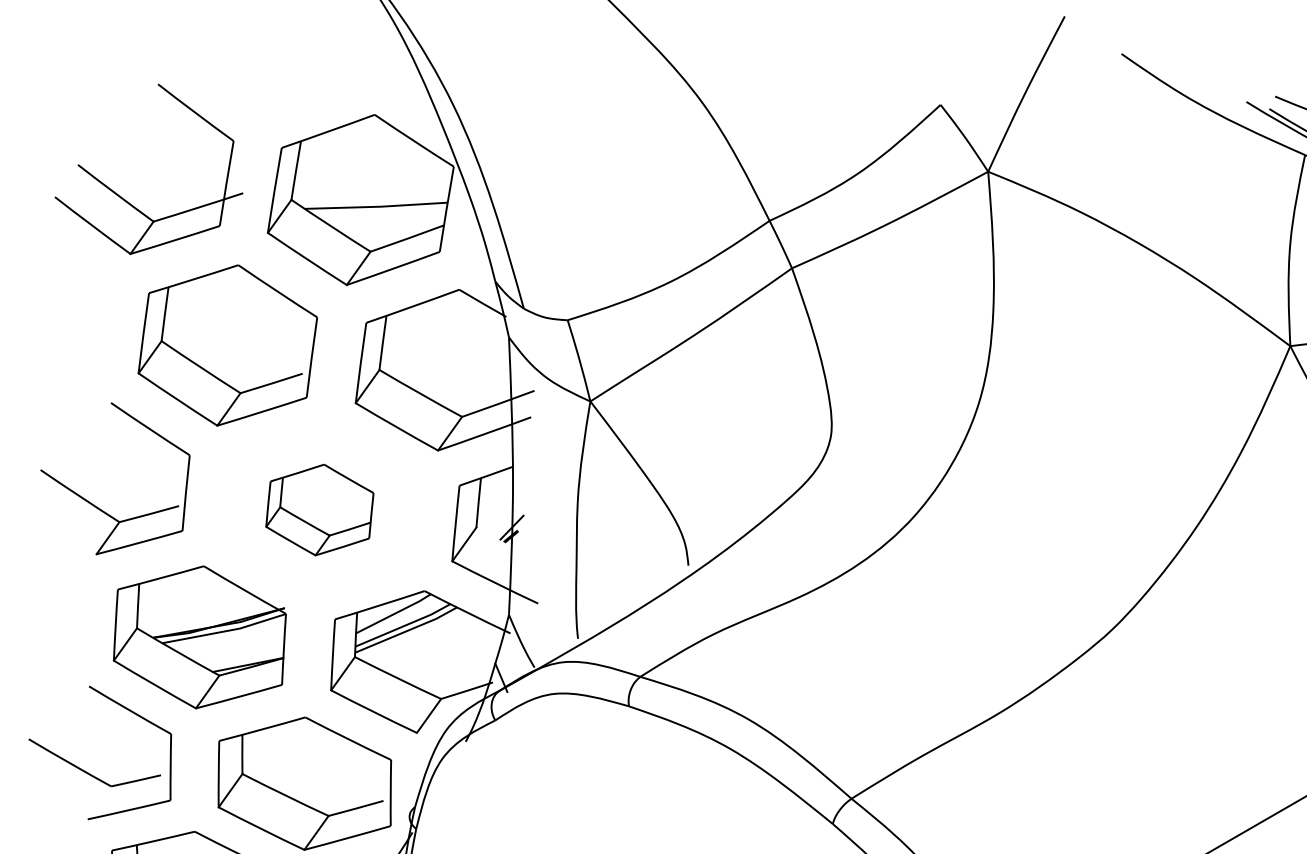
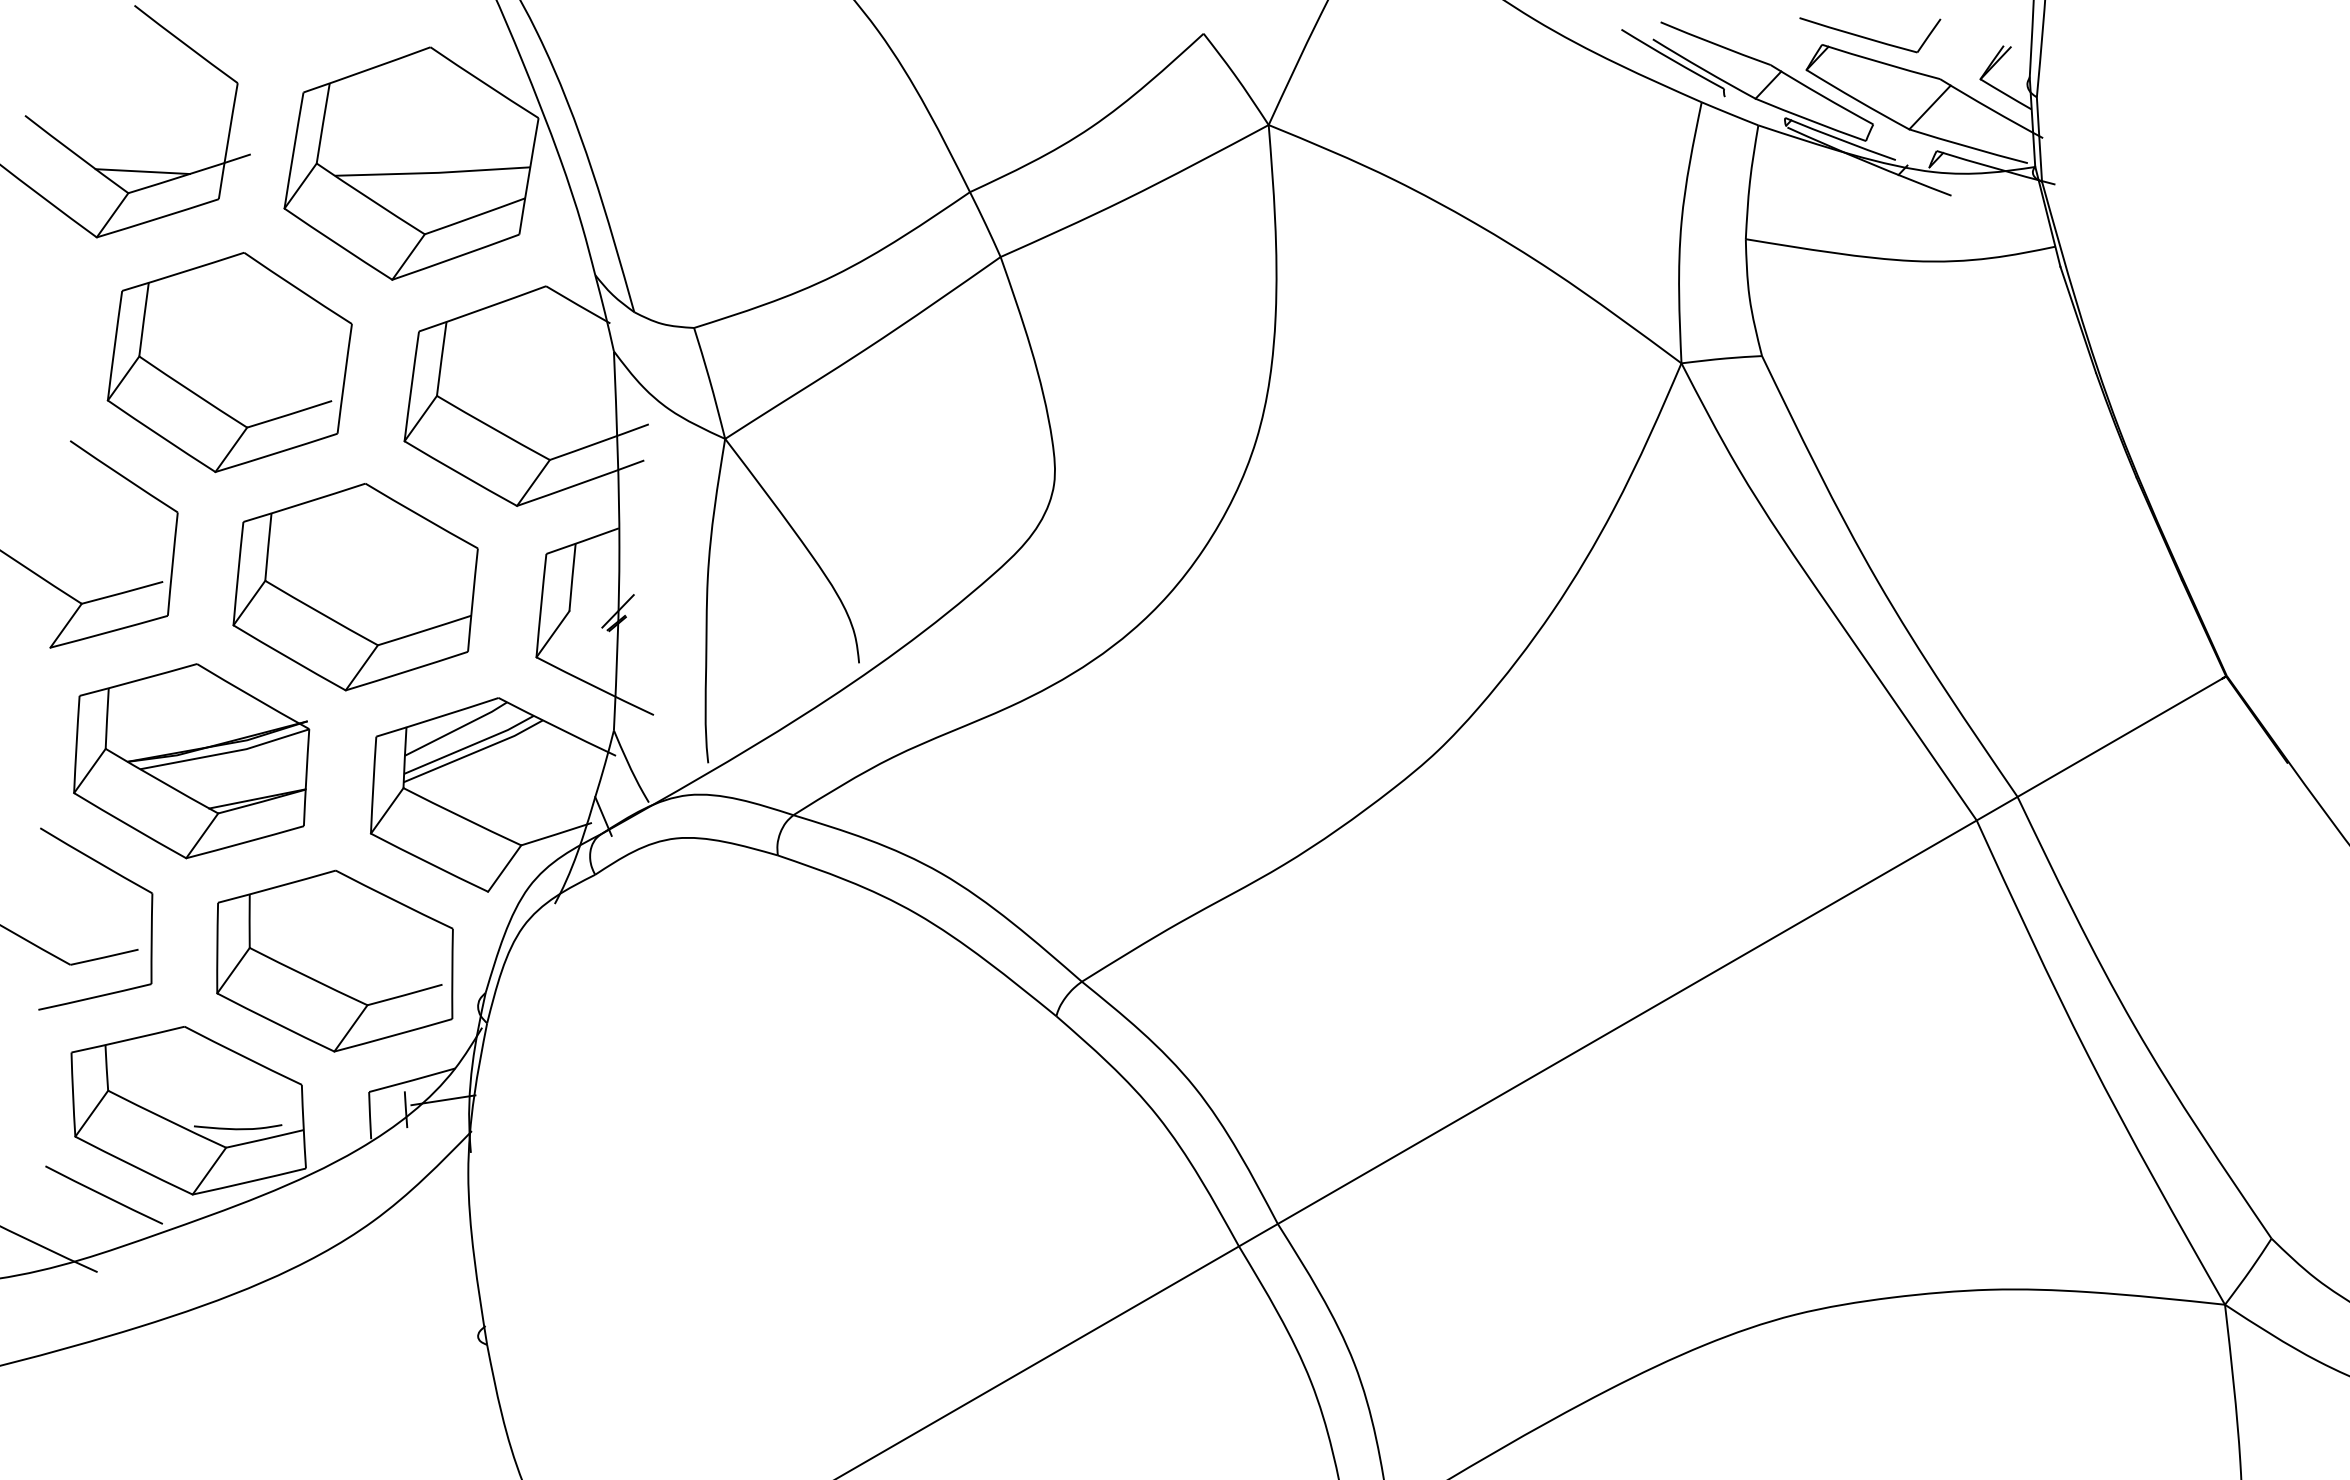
line: (163, 205) -> (142, 171), added
part: (319, 510) -> (355, 587), size x1.67

